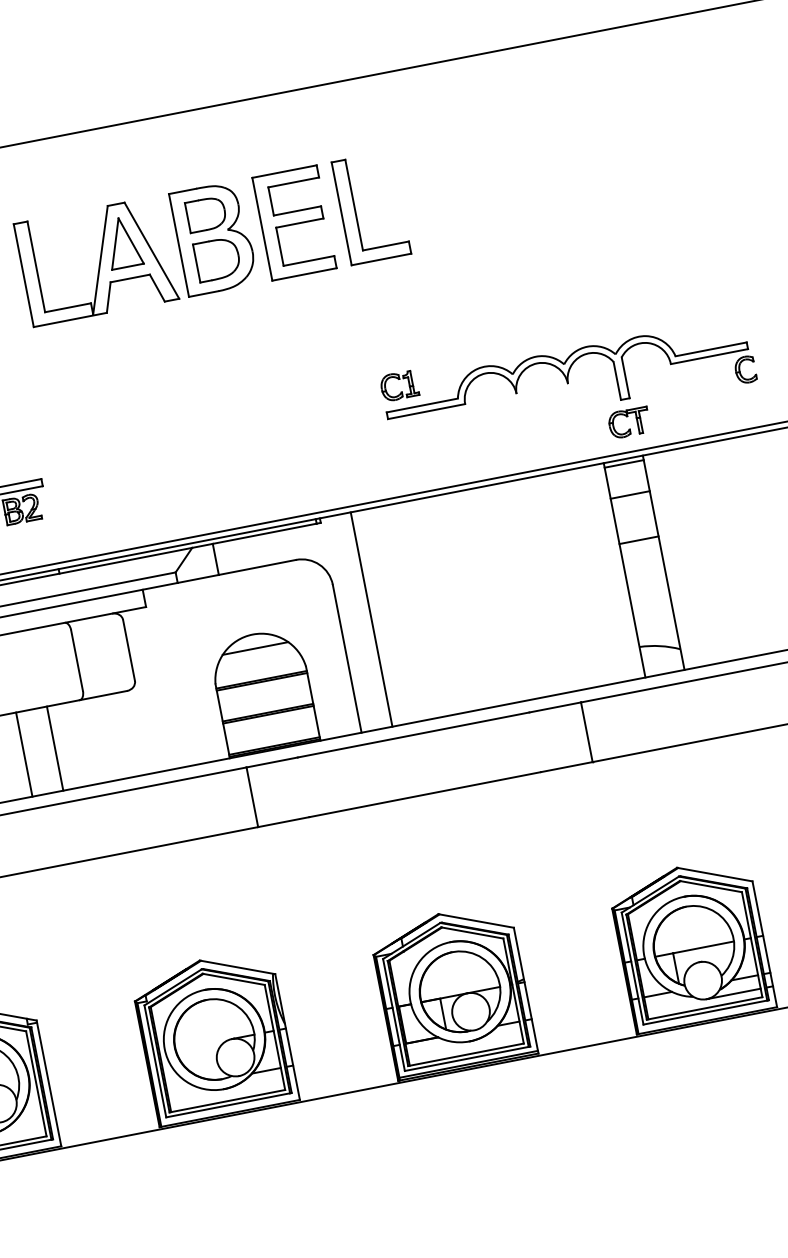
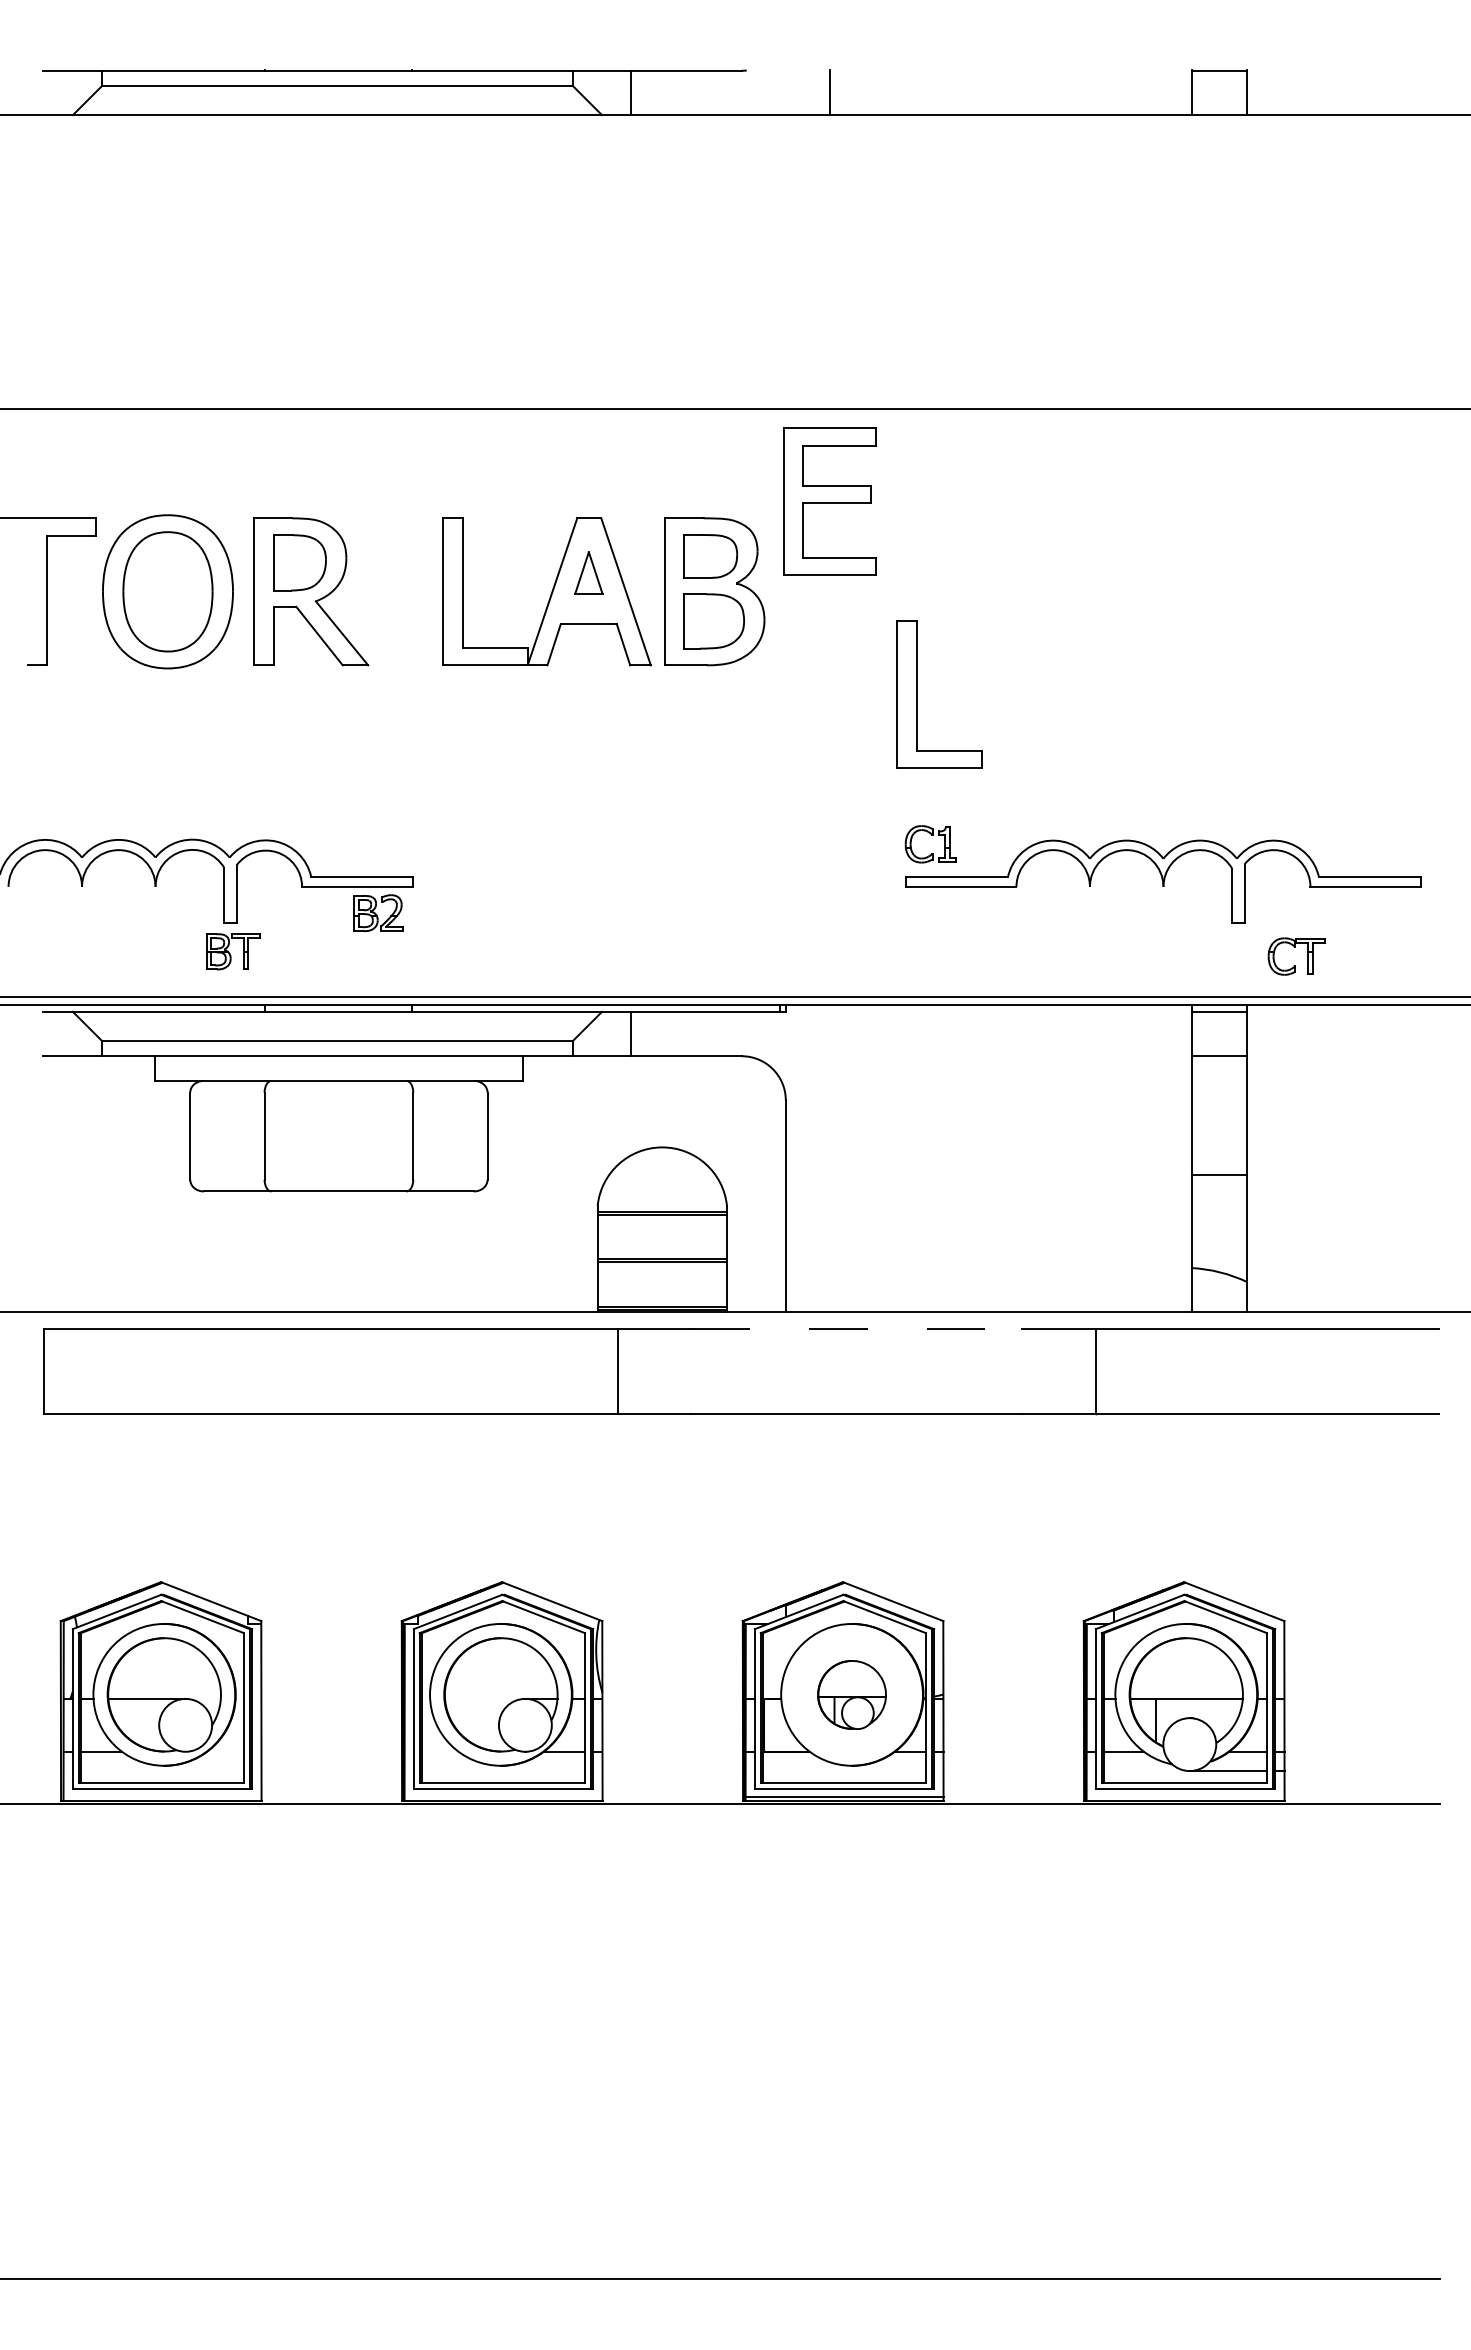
part: (355, 210) -> (917, 694), moved
part: (294, 222) -> (829, 501), moved
part: (122, 242) -> (588, 572), size x0.6
part: (740, 369) -> (1404, 913), removed
part: (627, 416) -> (1295, 947), moved
line: (639, 539) -> (1219, 1174), moved
line: (371, 619) -> (829, 1158), removed
line: (255, 648) -> (662, 1167), removed
line: (413, 734) -> (856, 1328), solid -> dashed
line: (55, 748) -> (359, 1251), removed
line: (24, 754) -> (315, 1251), removed
part: (459, 991) -> (851, 1694), size x0.6

